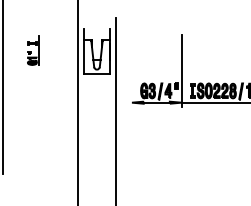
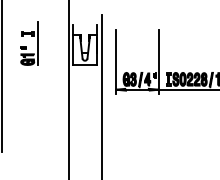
part: (33, 50) -> (29, 44), size x1.67
line: (131, 70) -> (115, 61), added

